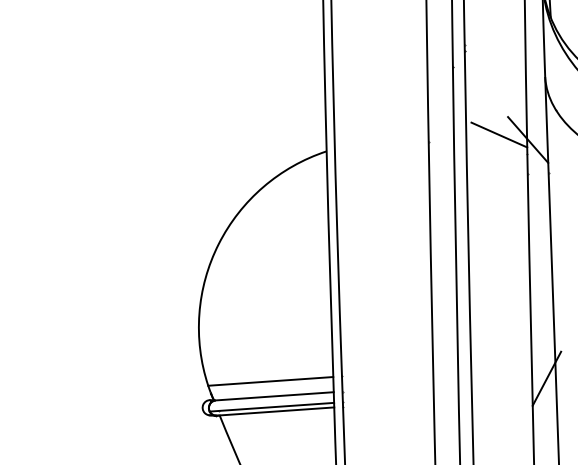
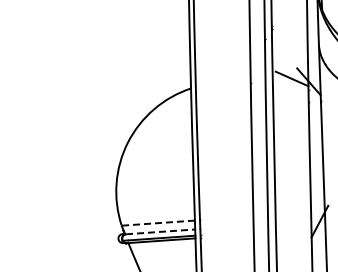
line: (271, 382) -> (158, 223), solid -> dashed
line: (274, 395) -> (160, 231), solid -> dashed

